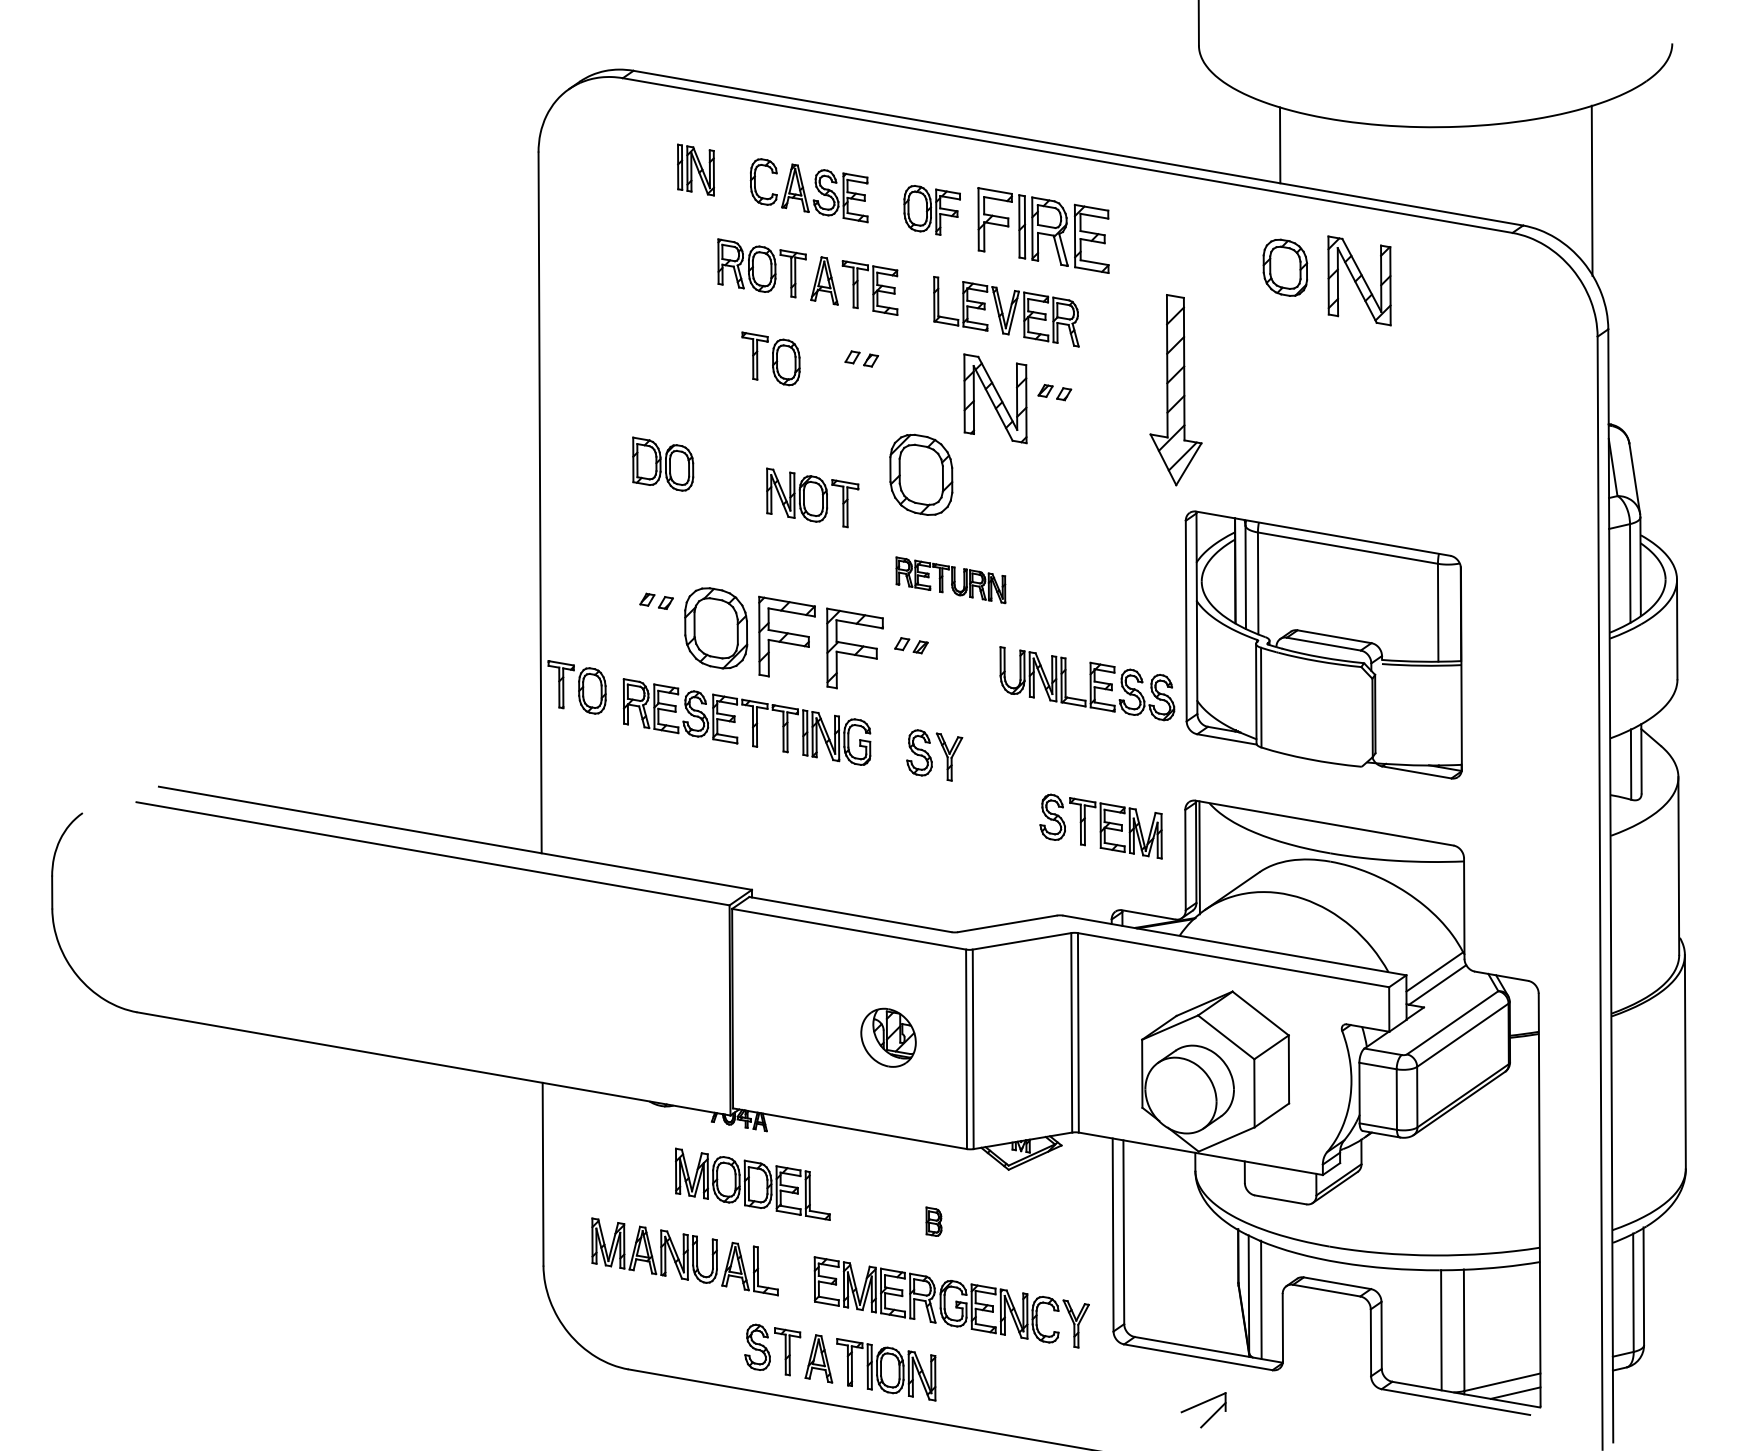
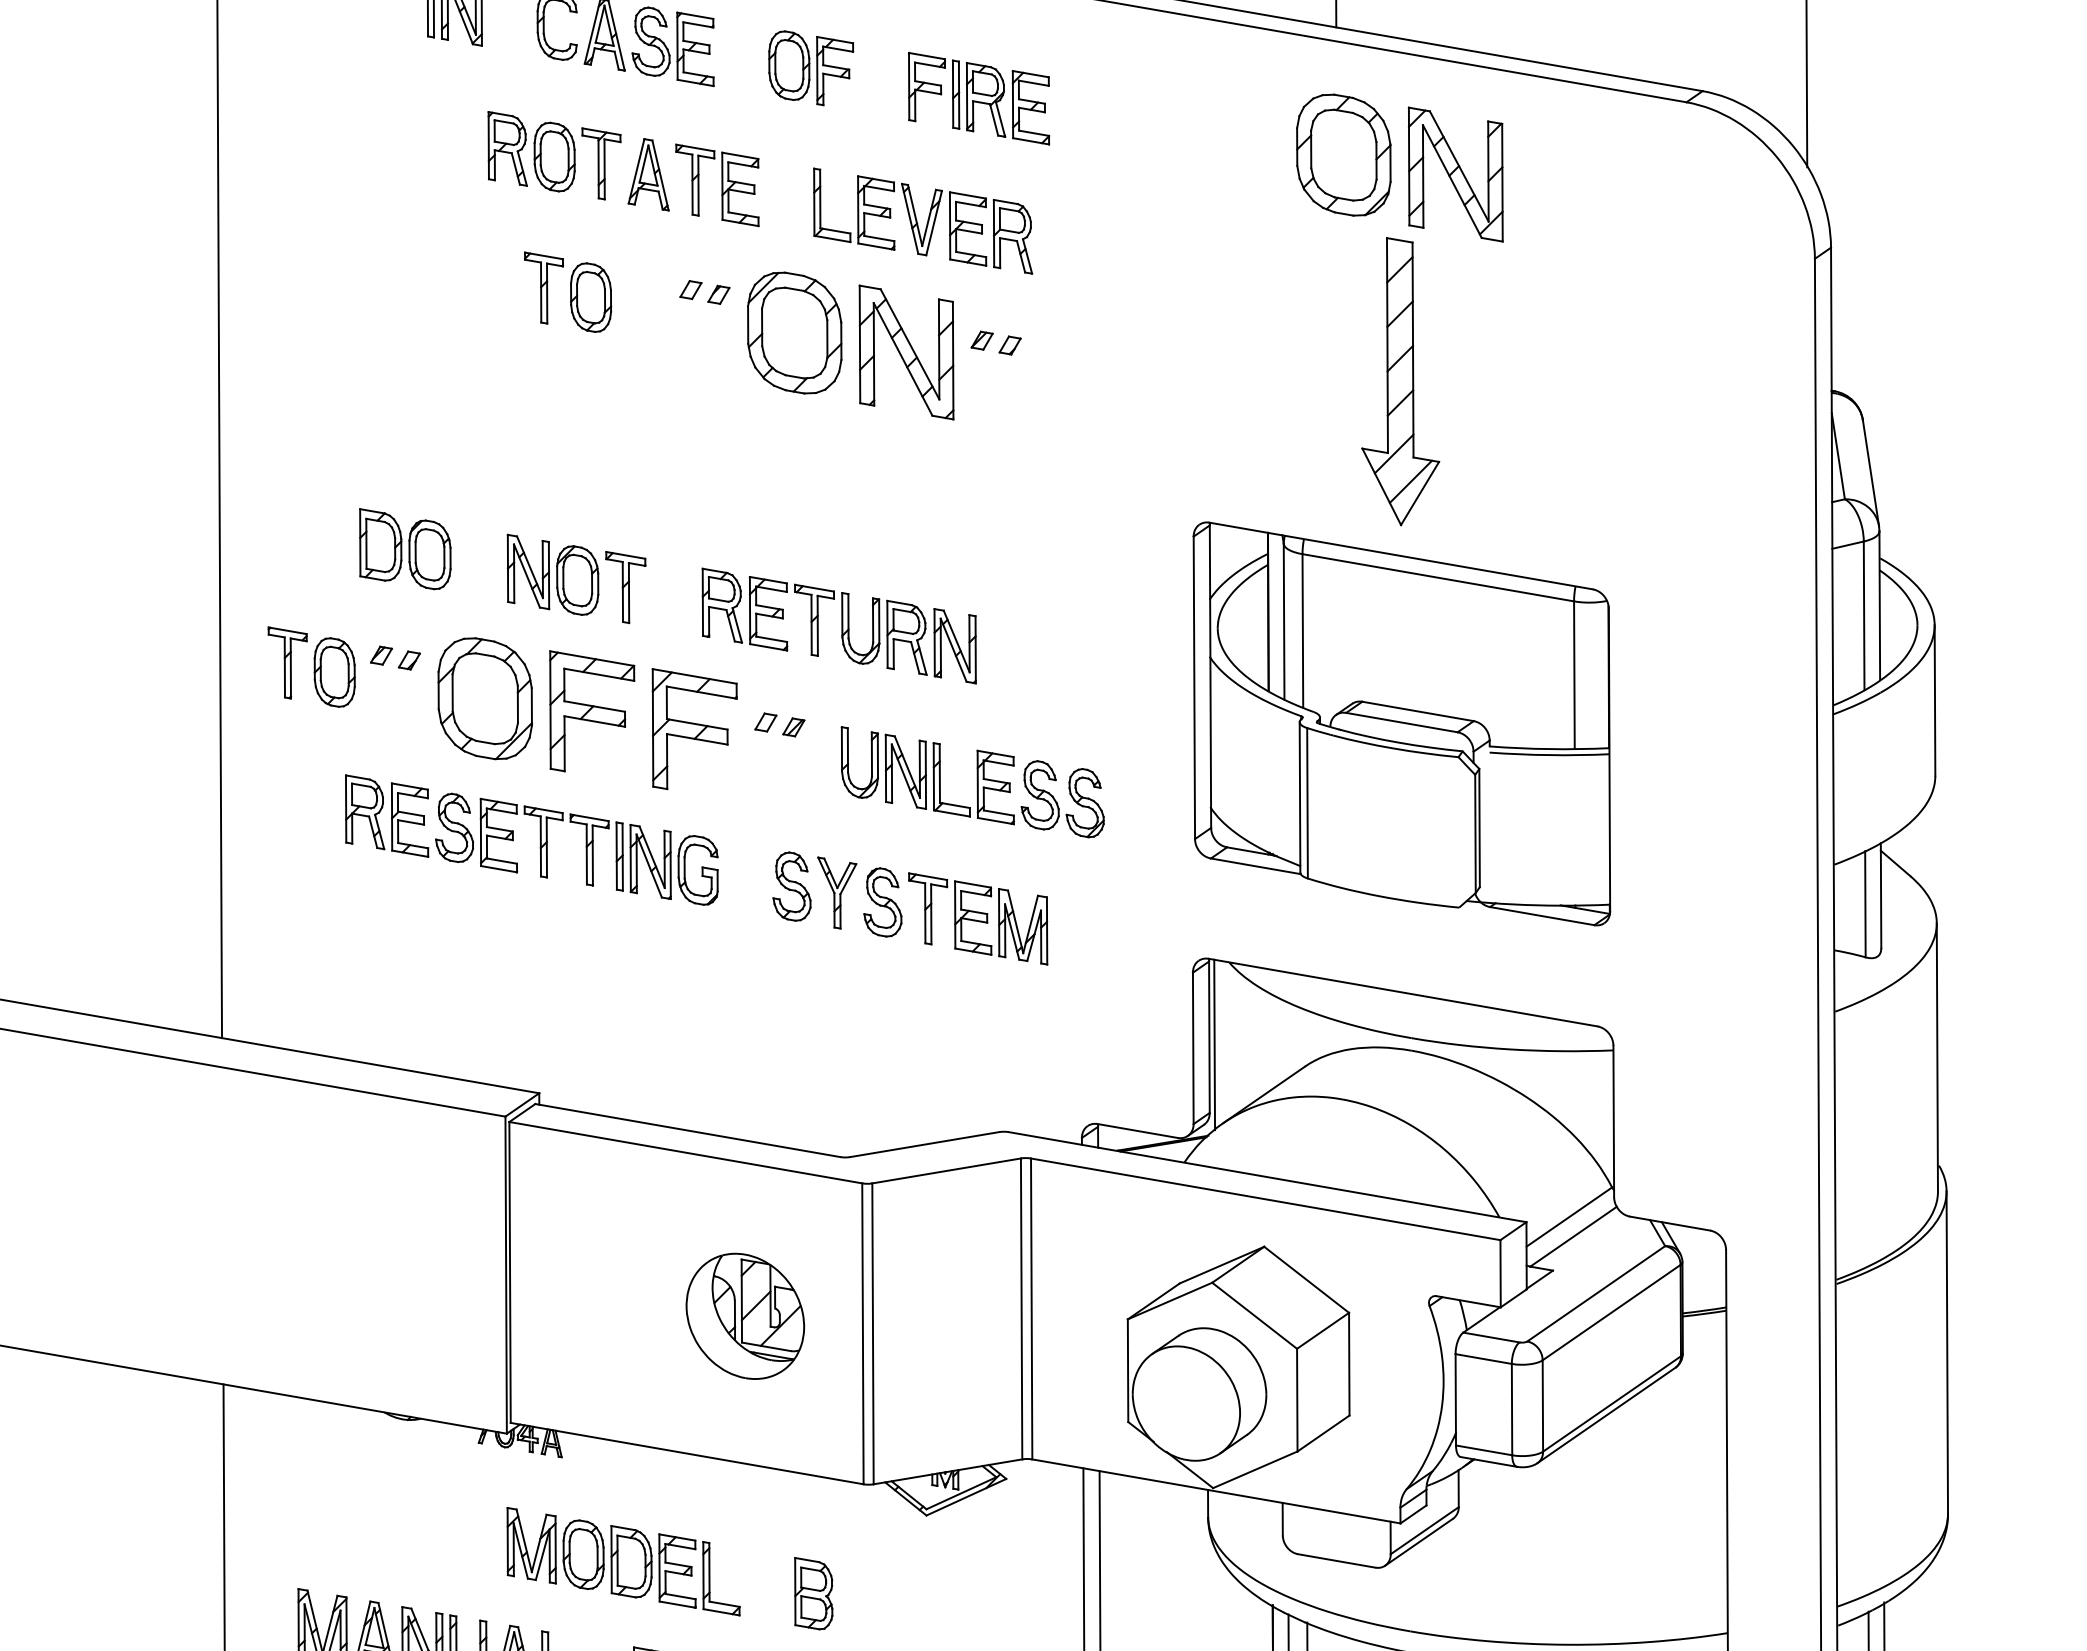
part: (1043, 230) -> (979, 98), size x0.71
part: (1285, 267) -> (1344, 154), size x1.43
part: (1175, 390) -> (1399, 382), moved
part: (663, 463) -> (405, 548), moved
part: (921, 474) -> (794, 332), moved
part: (812, 497) -> (576, 578), moved
part: (950, 580) -> (838, 626), size x1.67
part: (1087, 683) -> (972, 781), moved
part: (576, 687) -> (310, 667), moved
part: (1100, 826) -> (954, 916), moved
part: (888, 1037) -> (745, 1315), size x1.43
part: (752, 1183) -> (623, 1560), moved
part: (933, 1221) -> (813, 1593), size x1.67

